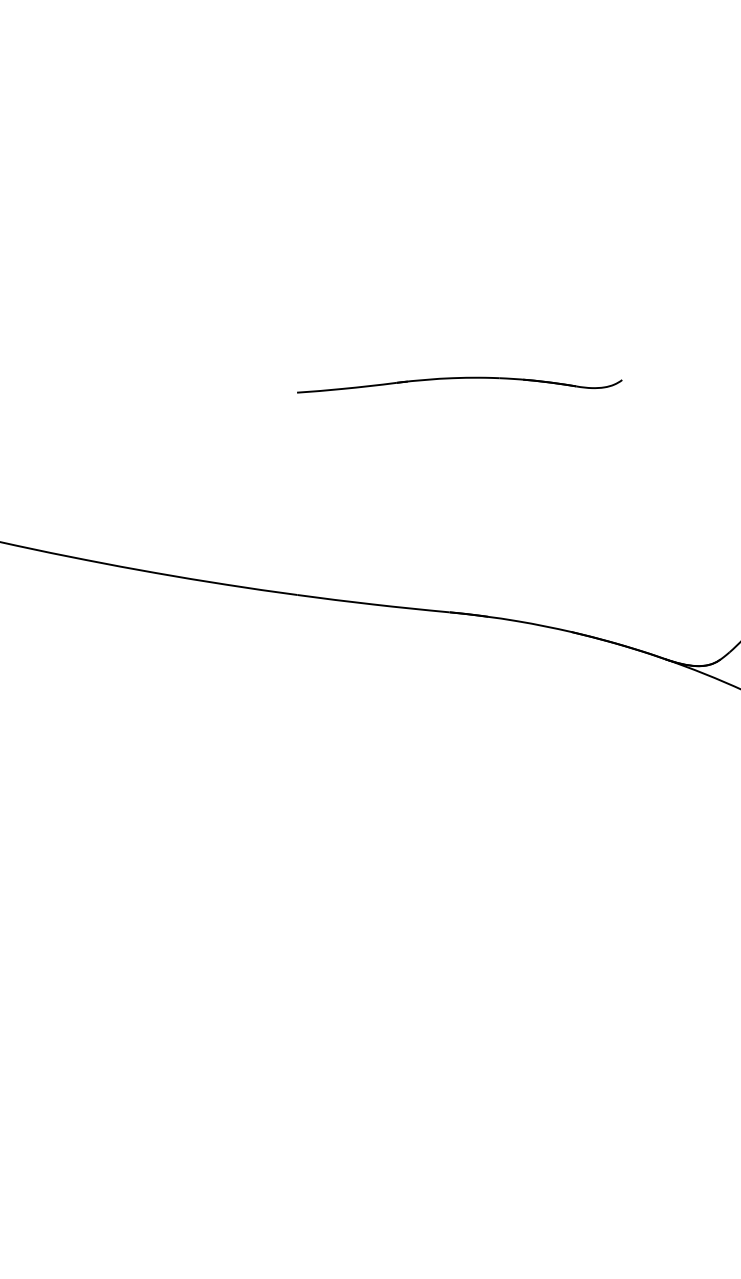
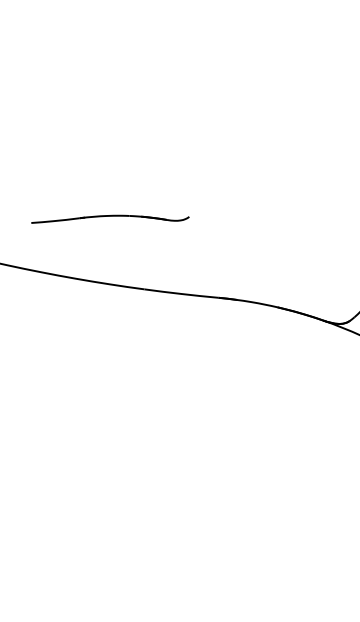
part: (459, 383) -> (110, 218), moved

